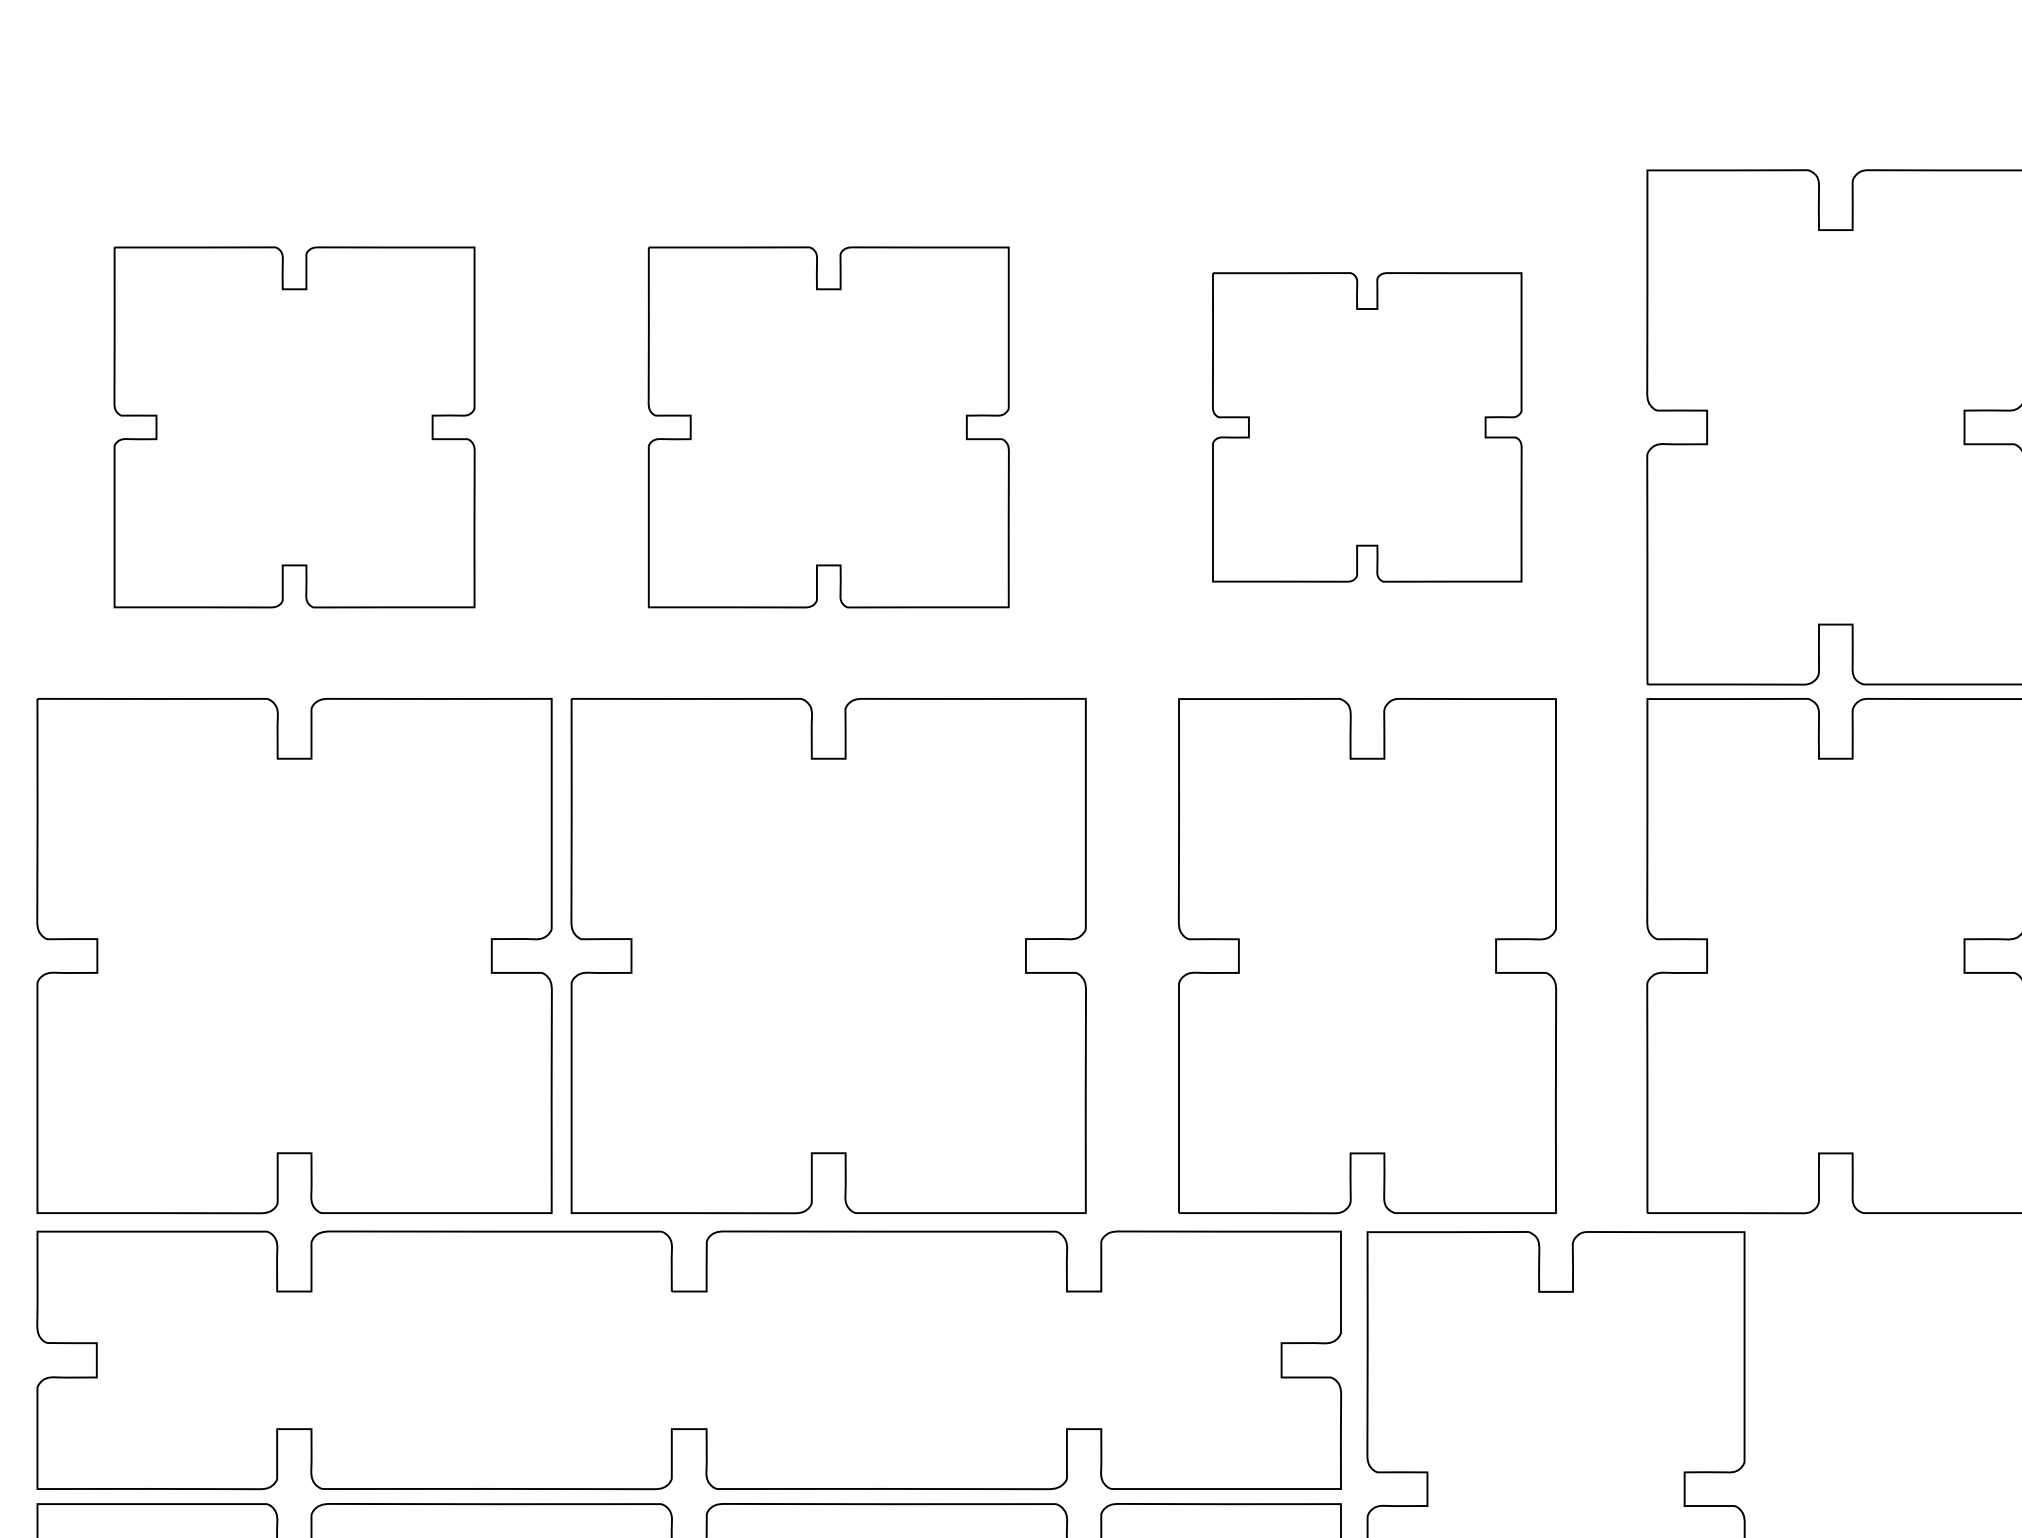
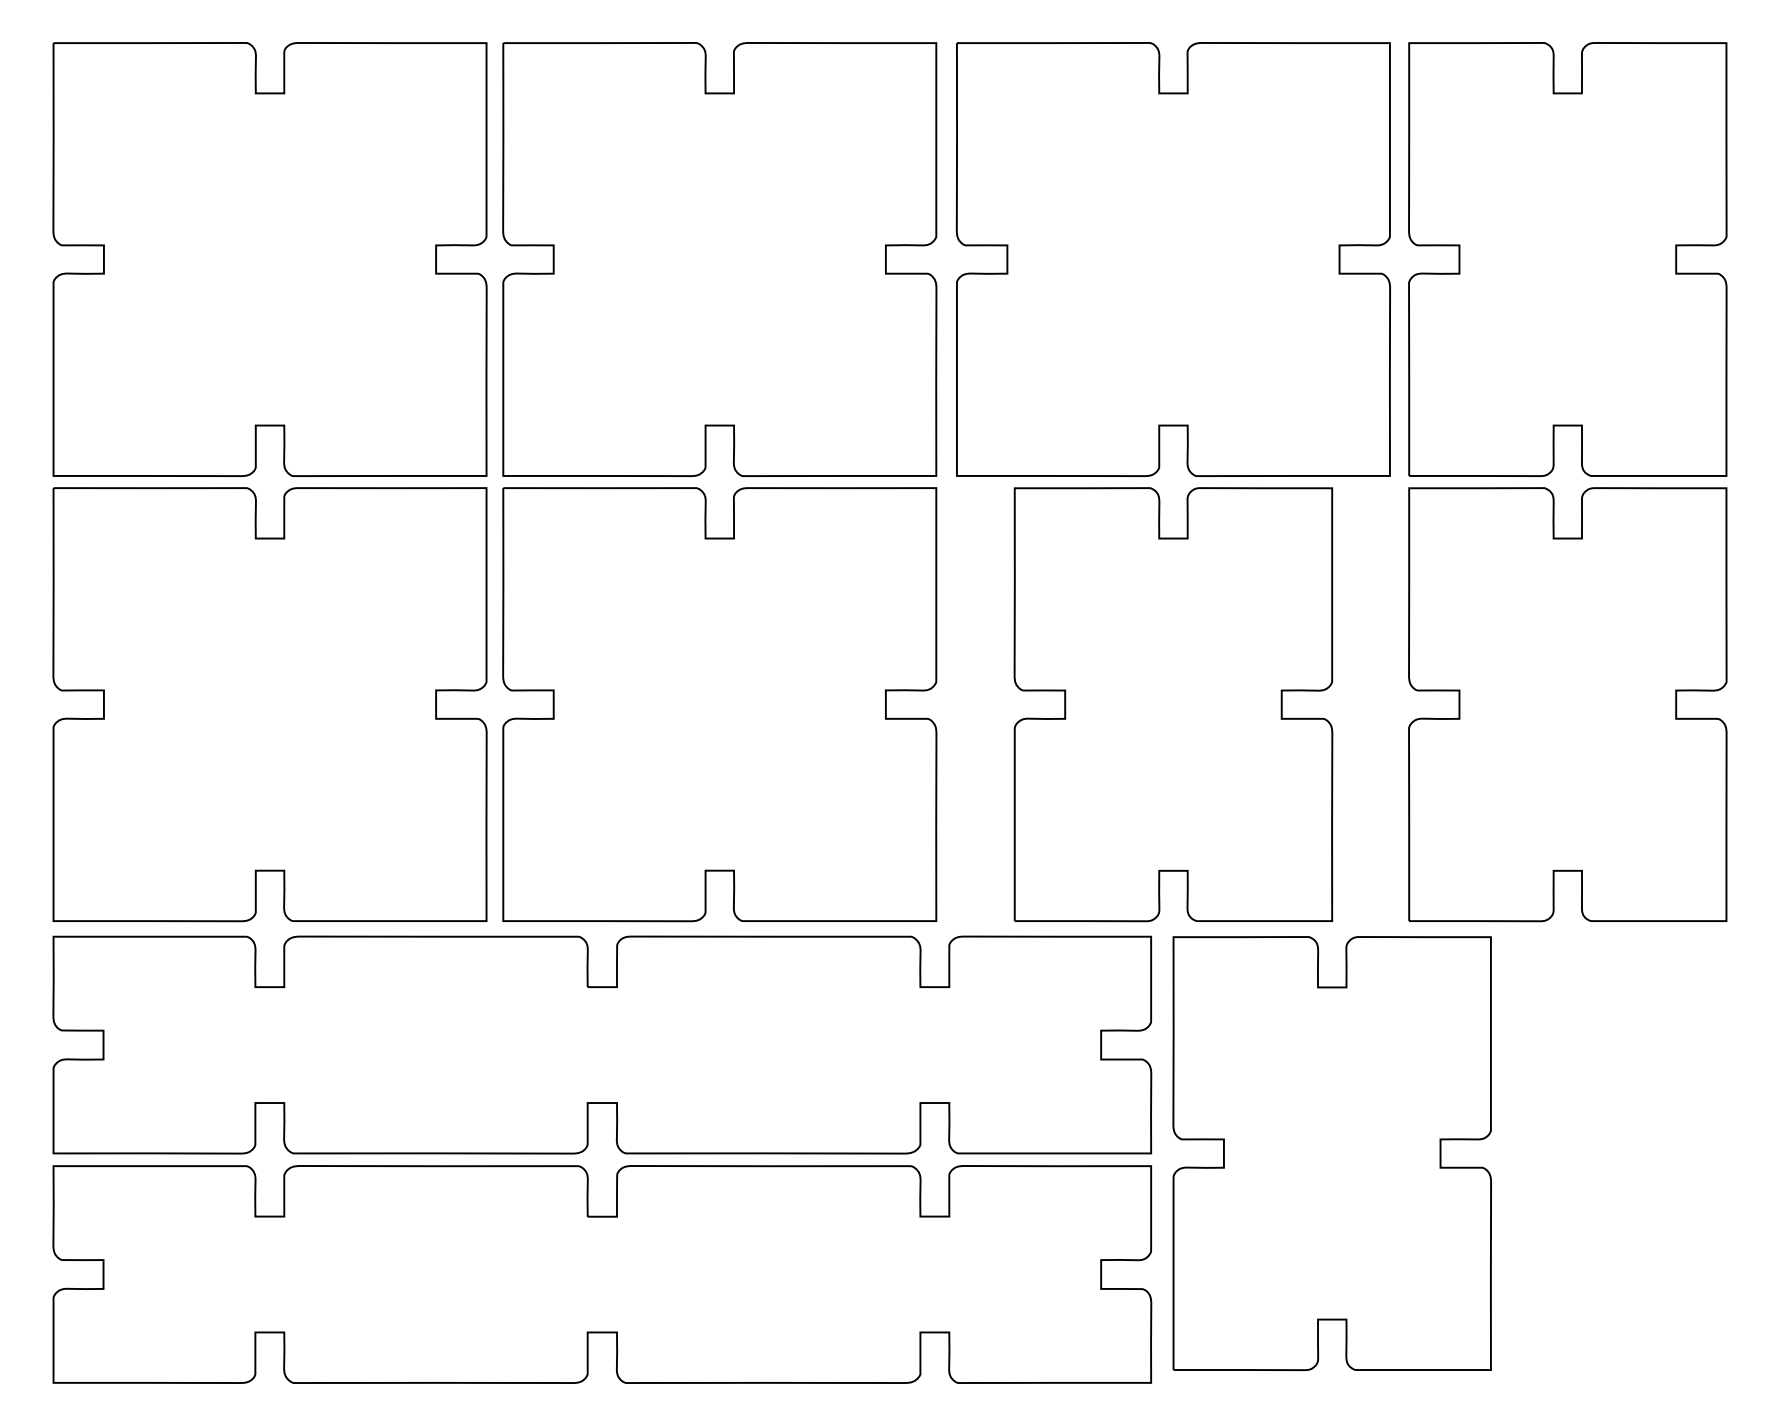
part: (293, 427) -> (269, 259), size x1.43
part: (828, 427) -> (719, 259), size x1.43
part: (1366, 427) -> (1172, 259), size x1.67

